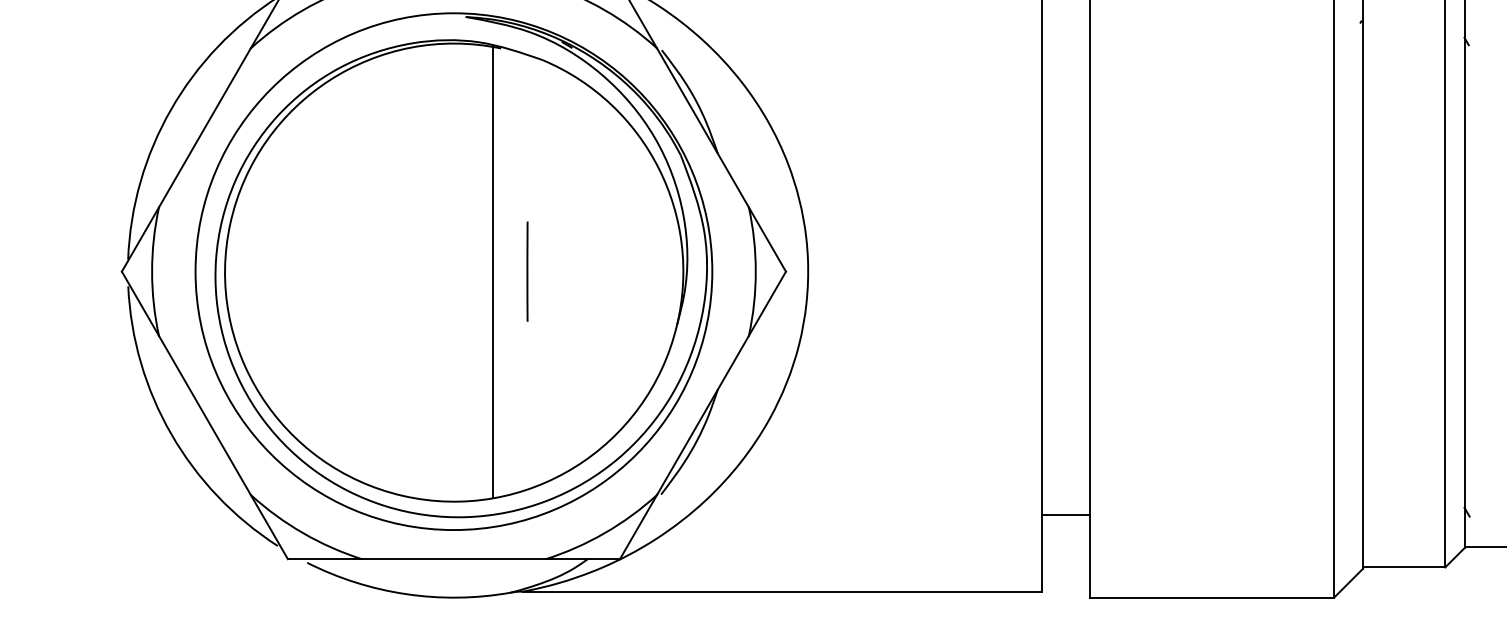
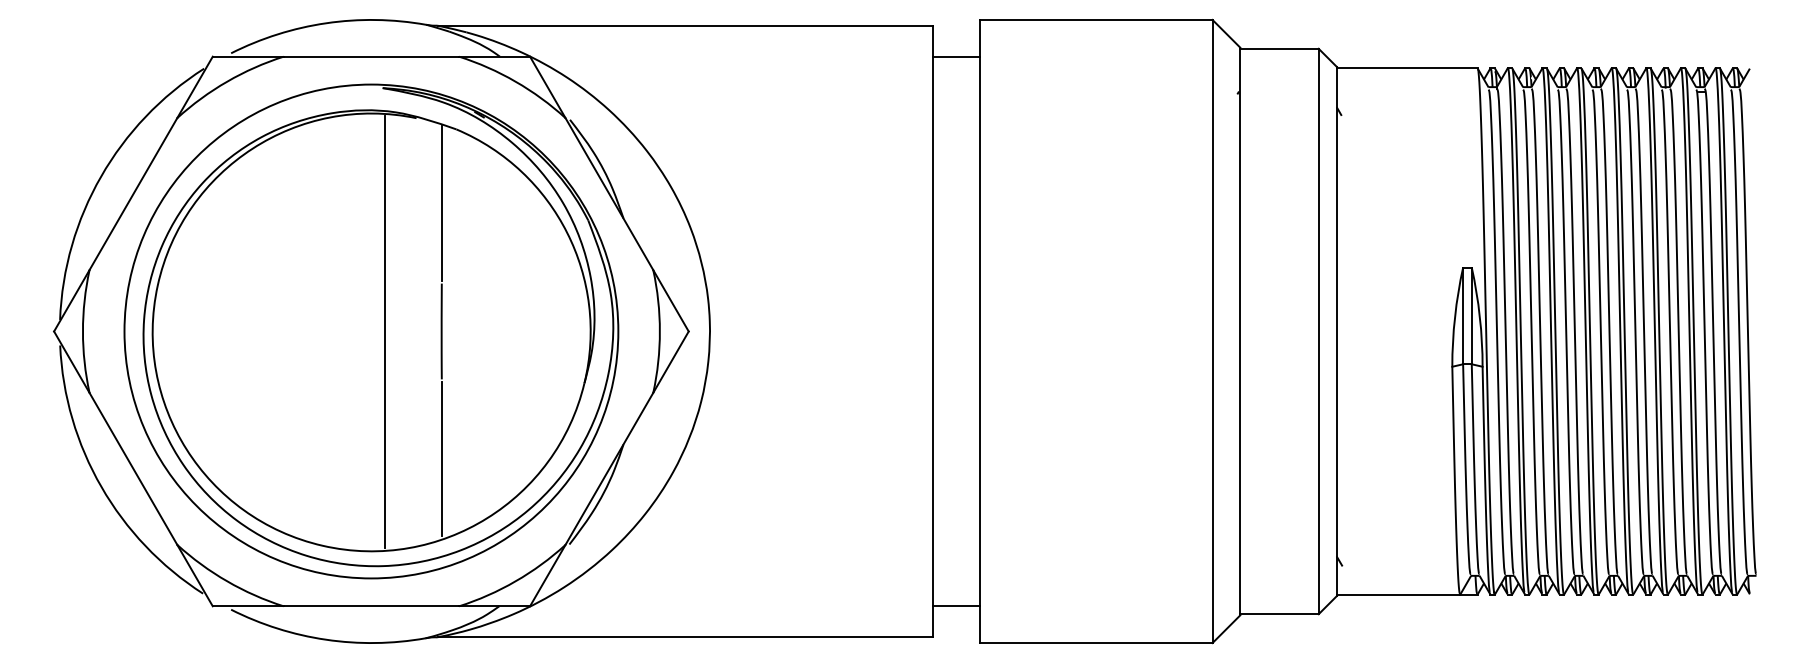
line: (527, 137) -> (441, 203), added
line: (492, 271) -> (384, 331), moved
line: (527, 404) -> (441, 458), added
line: (1066, 515) -> (956, 606), moved

